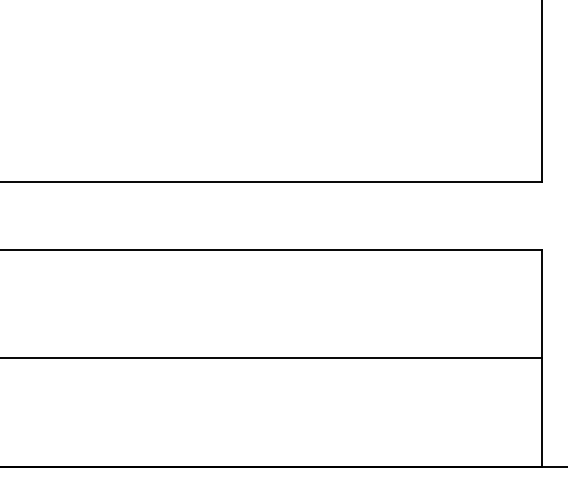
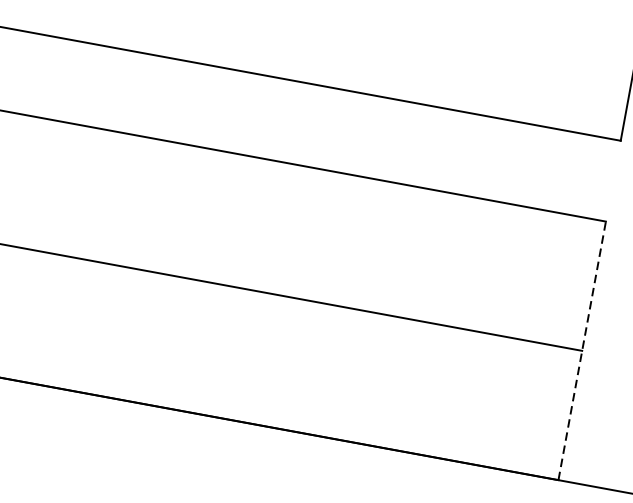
line: (542, 357) -> (582, 349), solid -> dashed

